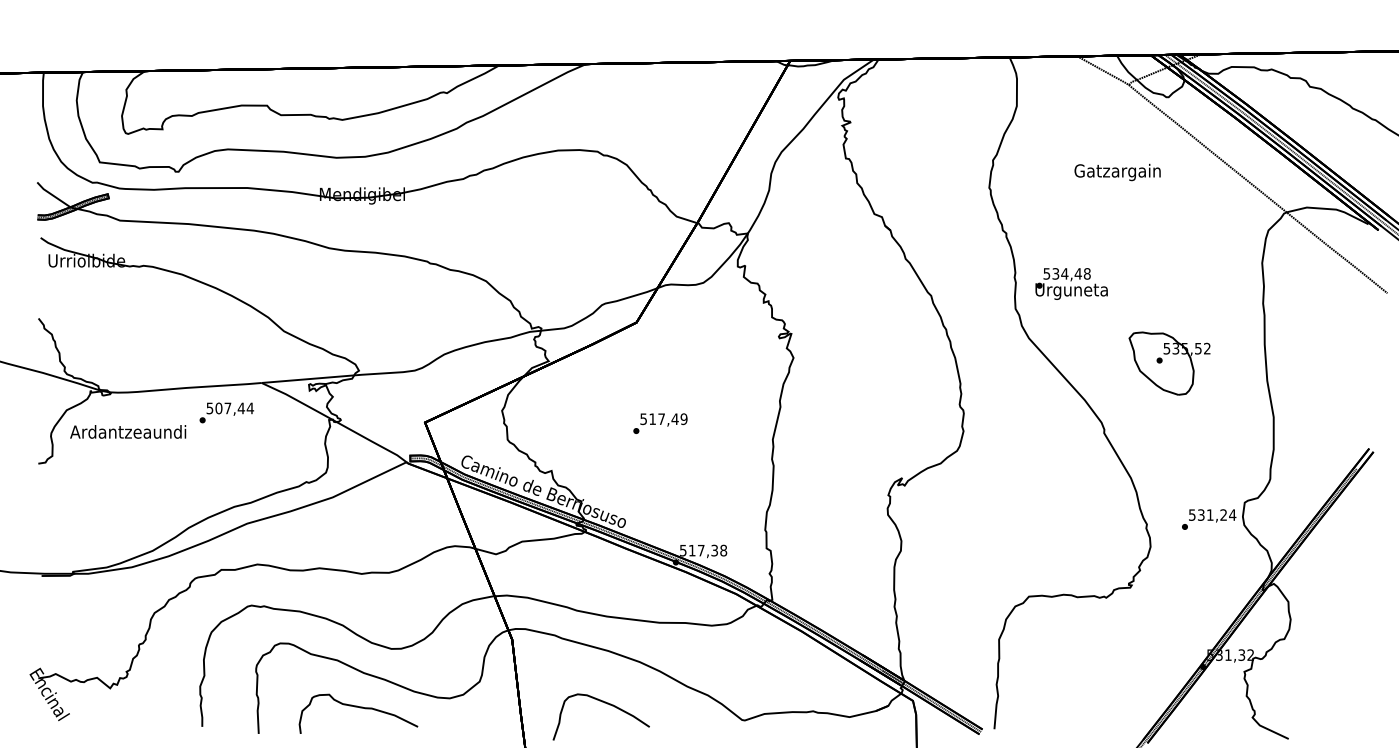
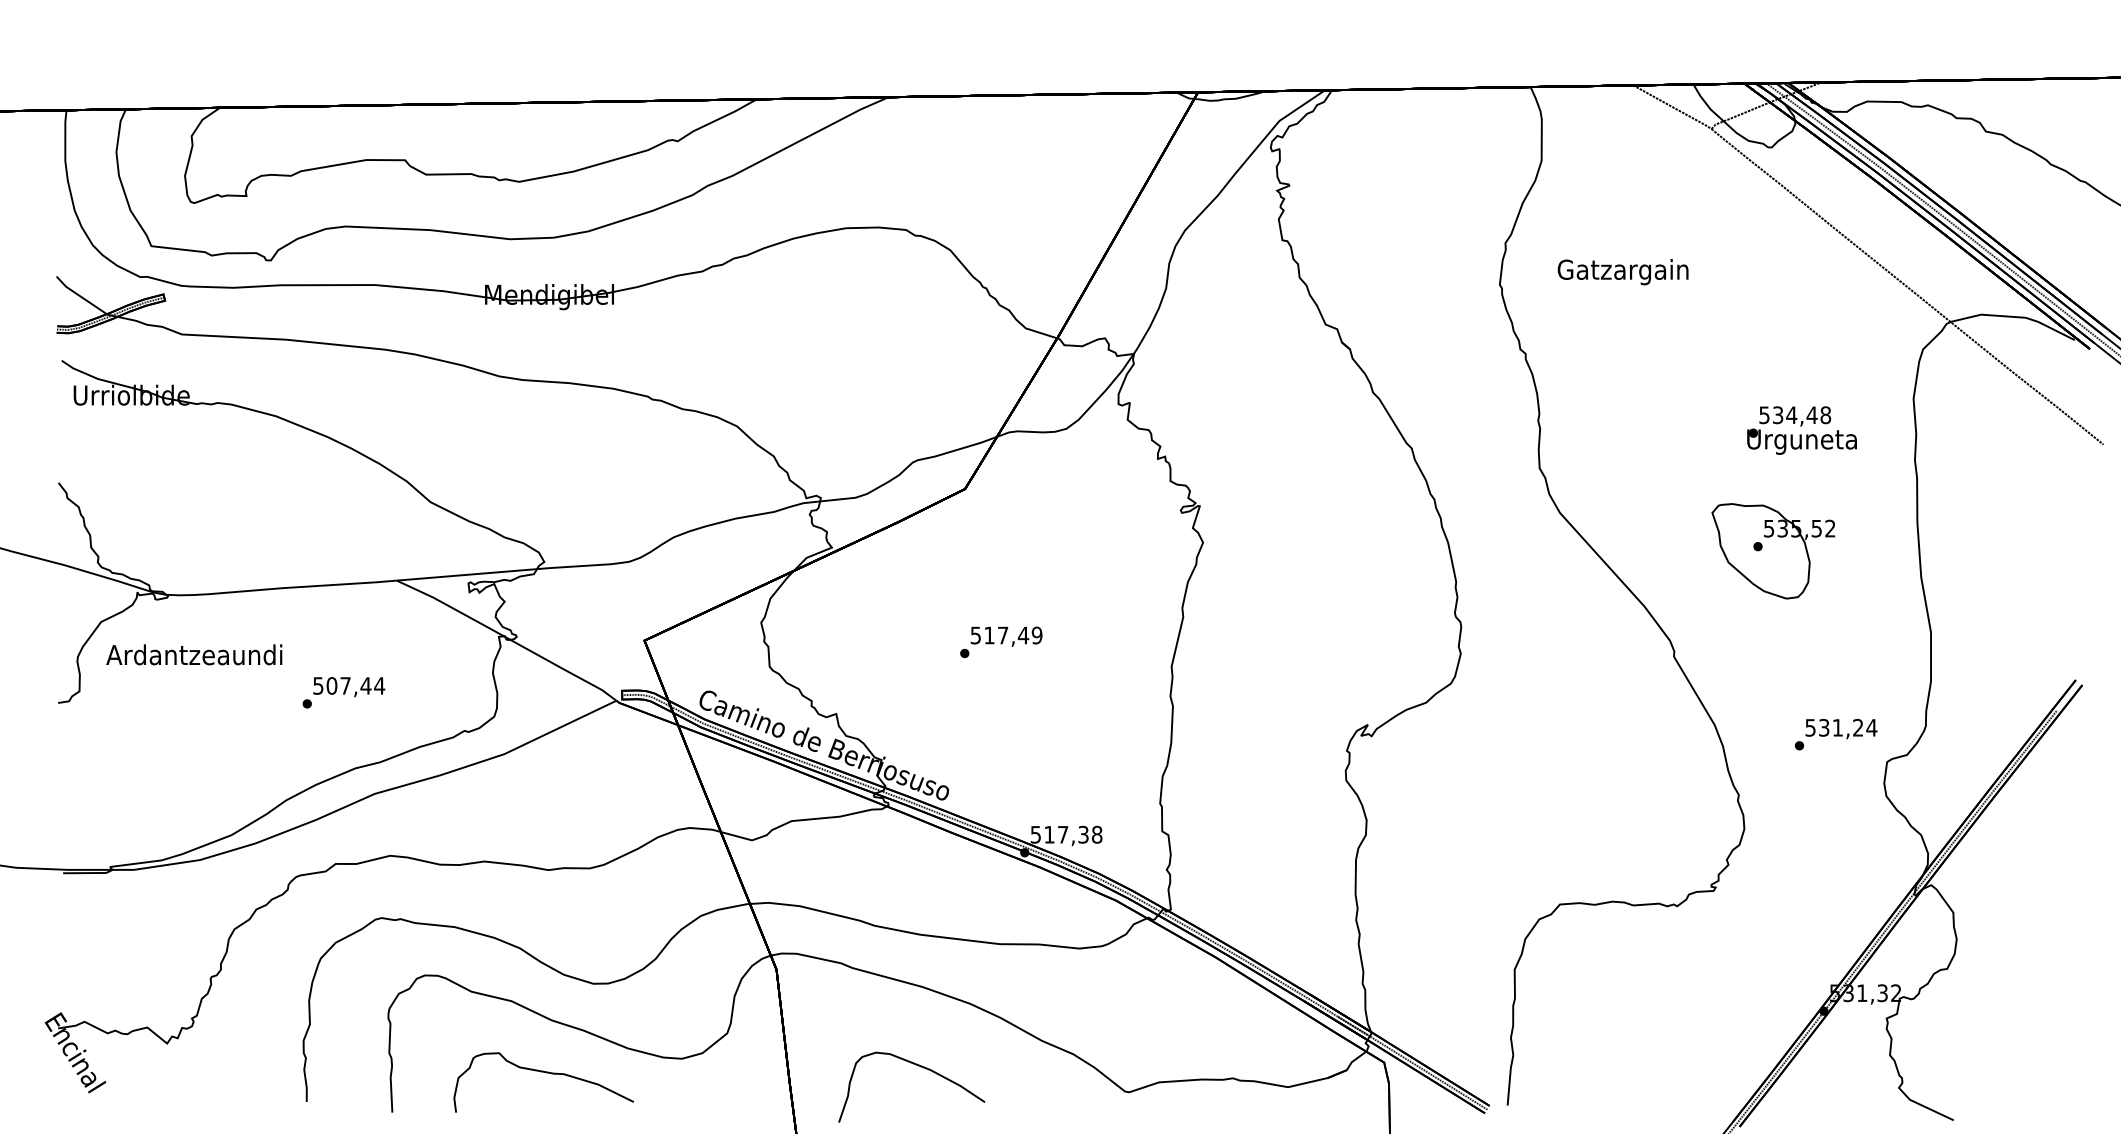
text: (1117, 172) -> (1622, 272), moved
text: (1071, 283) -> (1801, 429), moved
text: (226, 412) -> (343, 692), moved
text: (1209, 519) -> (1836, 734), moved

